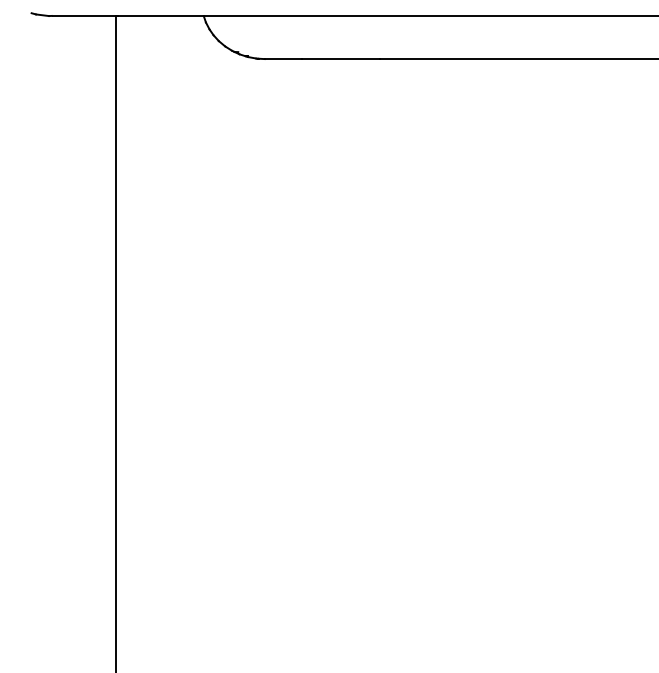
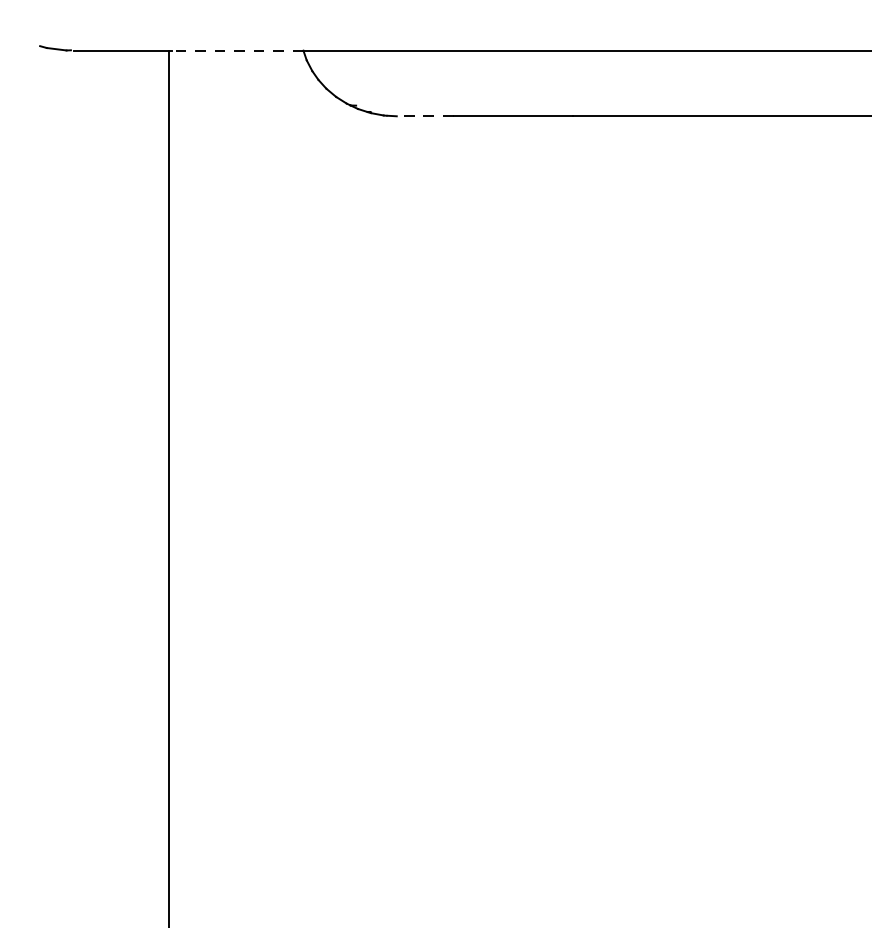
line: (160, 16) -> (237, 51), solid -> dashed
line: (283, 59) -> (425, 116), solid -> dashed

